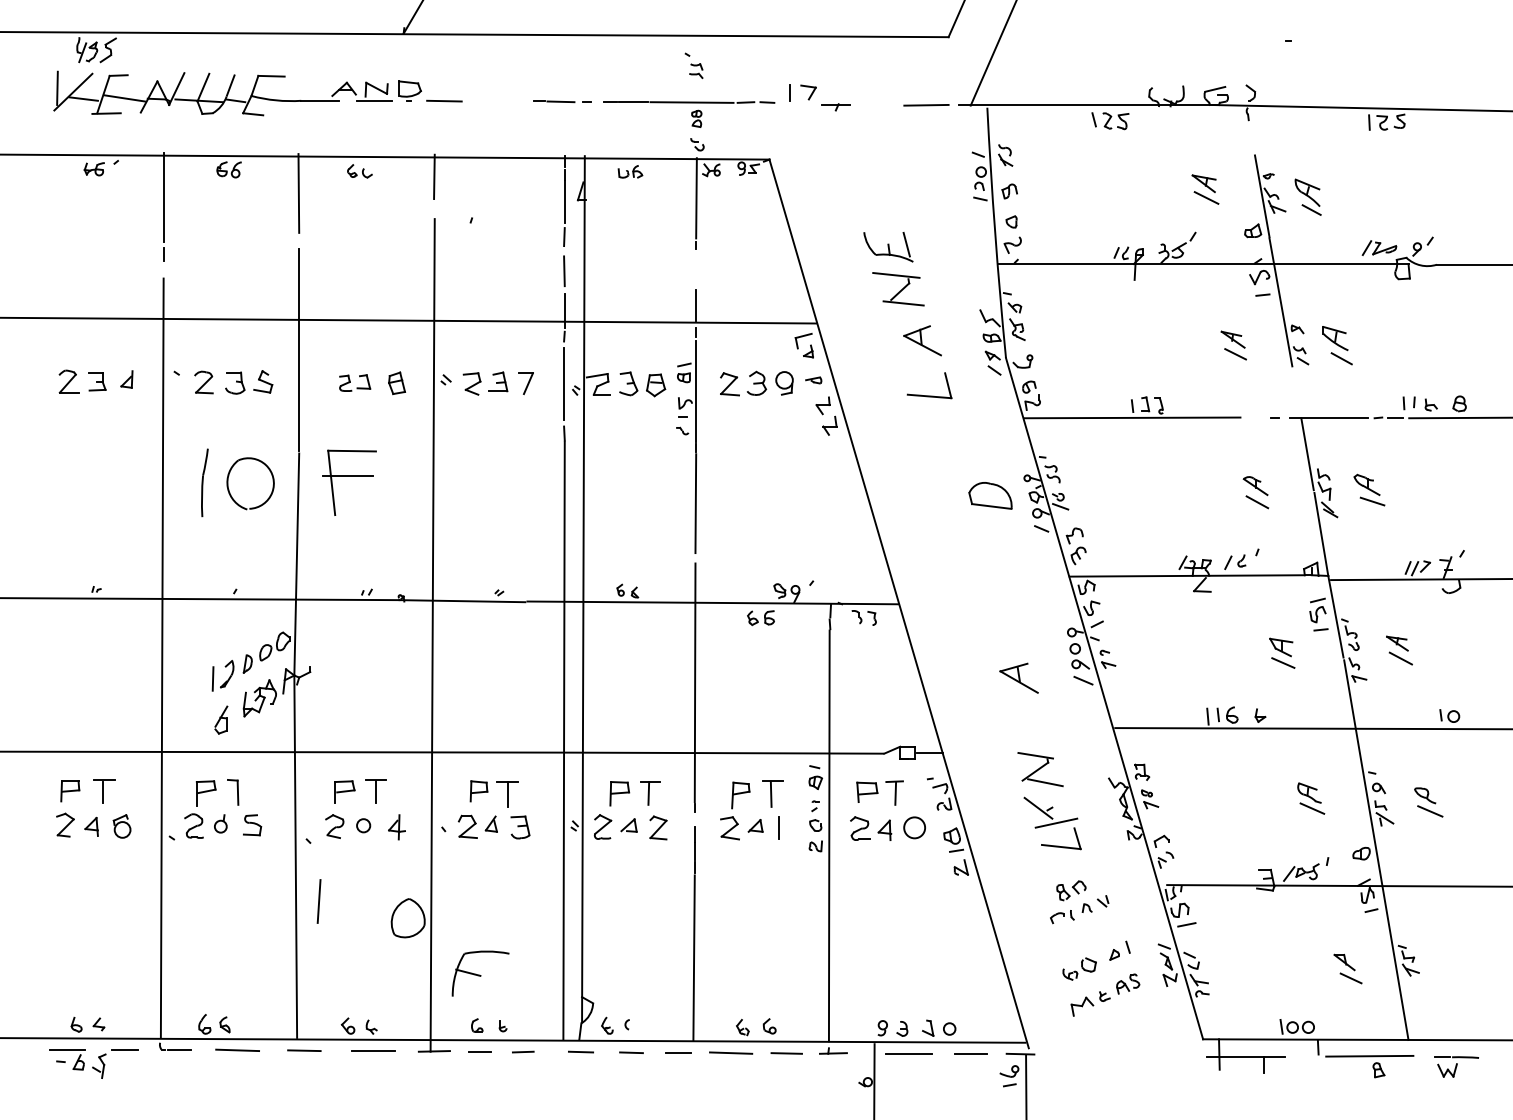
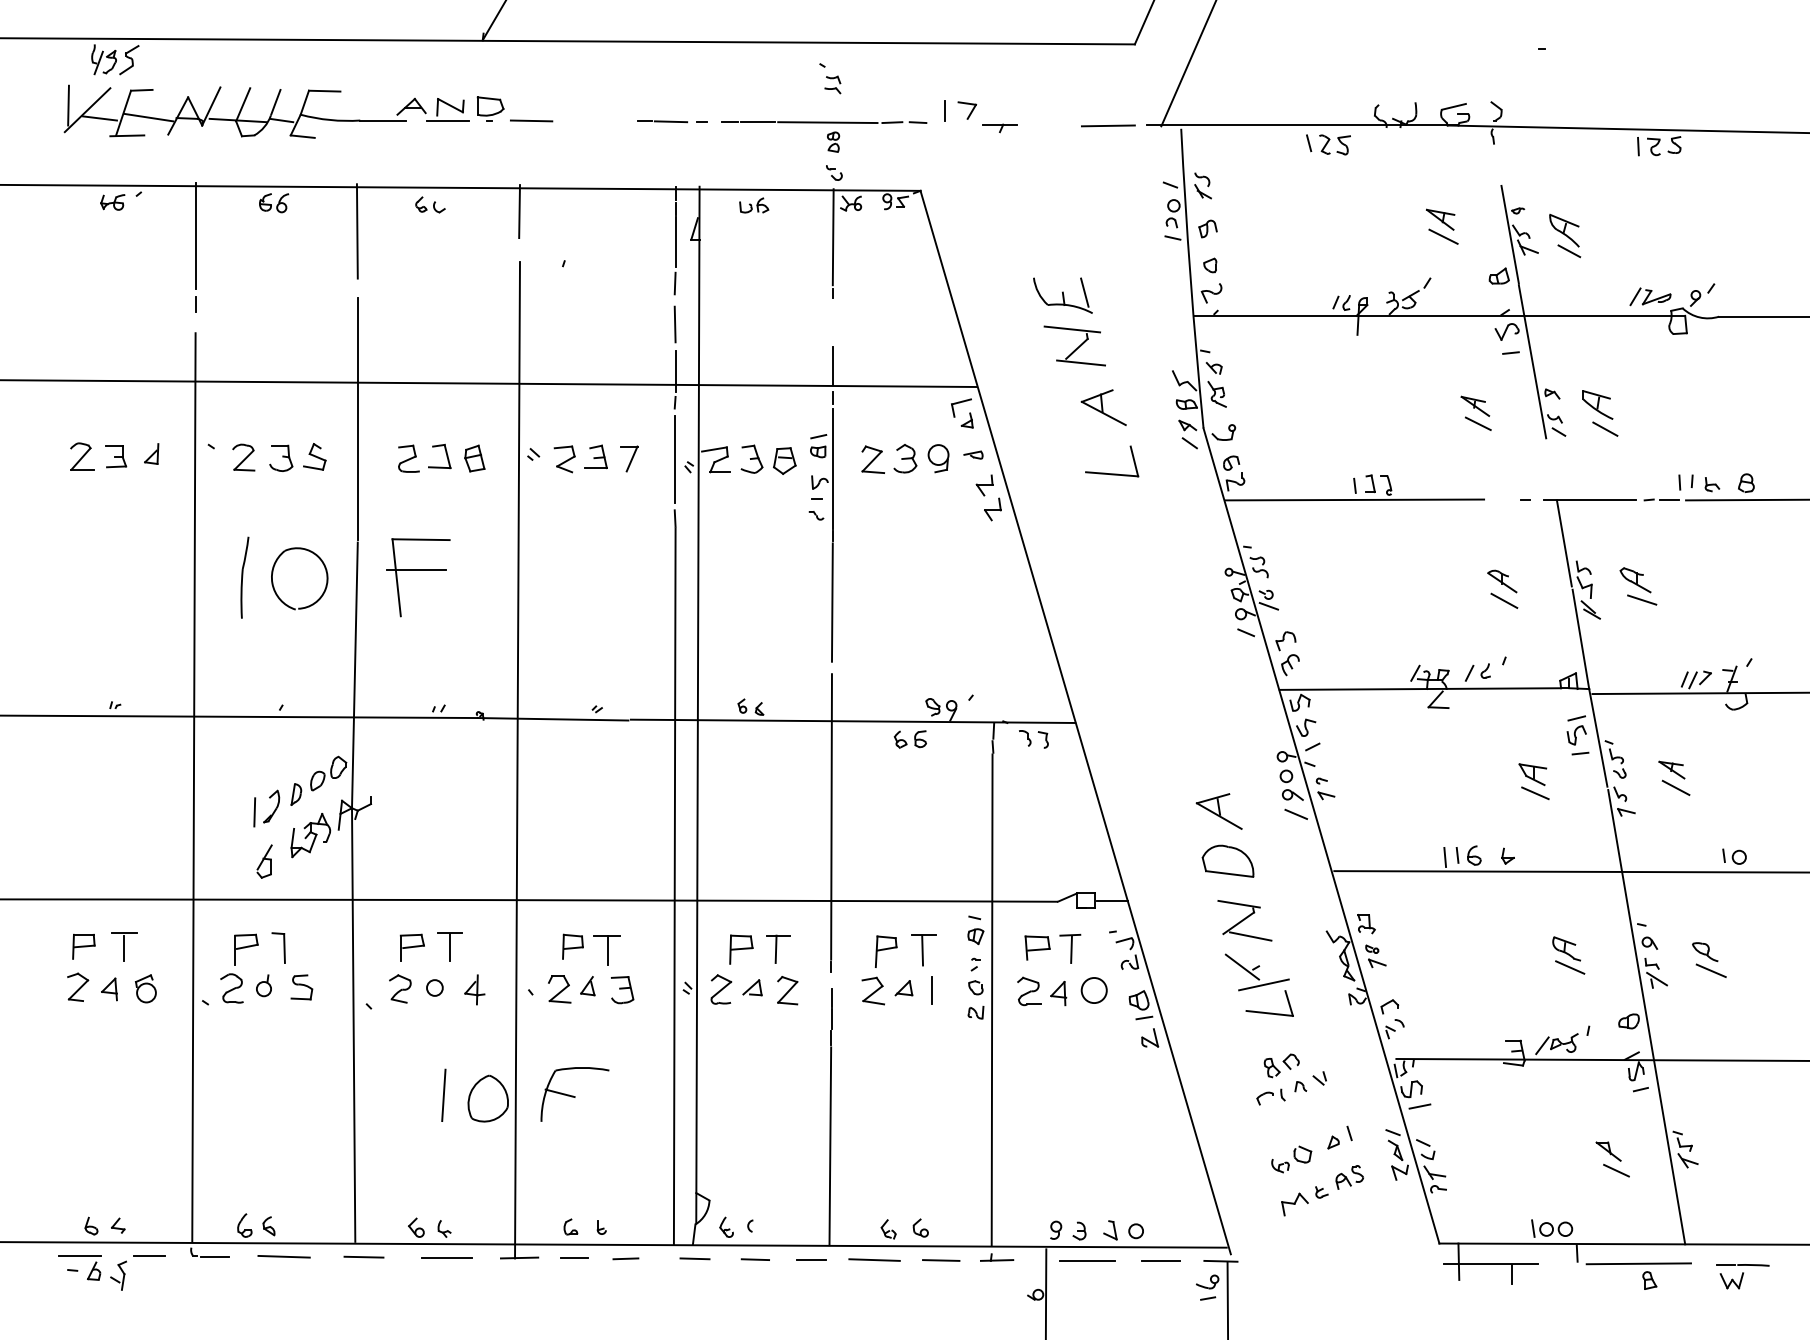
part: (354, 382) -> (423, 457), size x1.43
part: (990, 495) -> (1228, 860), moved
line: (318, 901) -> (443, 1095), moved
part: (480, 973) -> (574, 1094), moved

